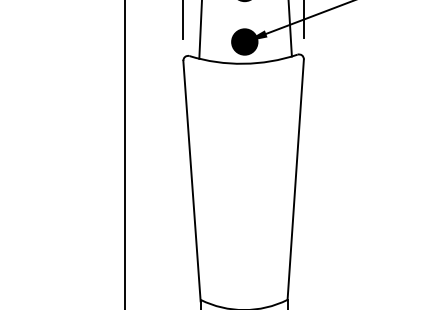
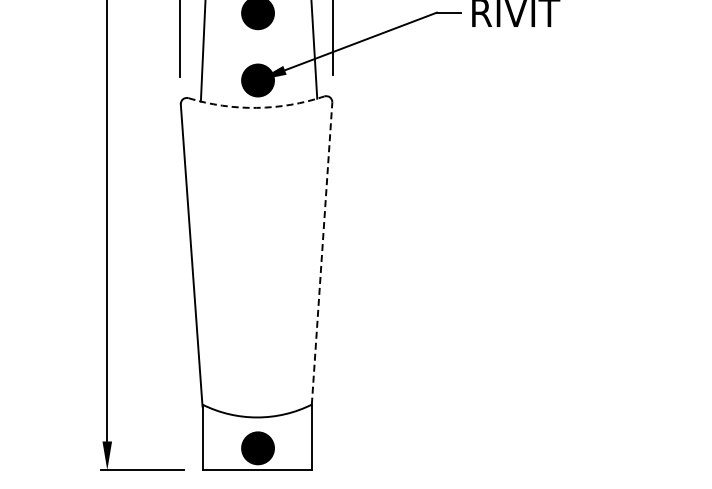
arc: (243, 63) -> (256, 107), solid -> dashed
line: (296, 179) -> (322, 253), solid -> dashed

